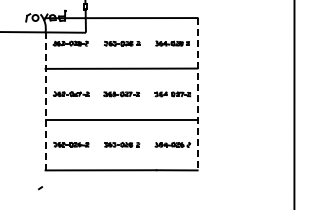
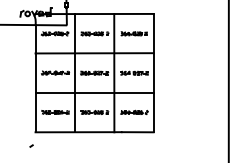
line: (96, 94) -> (75, 73), added
line: (146, 94) -> (113, 73), added
line: (197, 94) -> (153, 73), dashed -> solid
line: (45, 101) -> (35, 78), dashed -> solid

